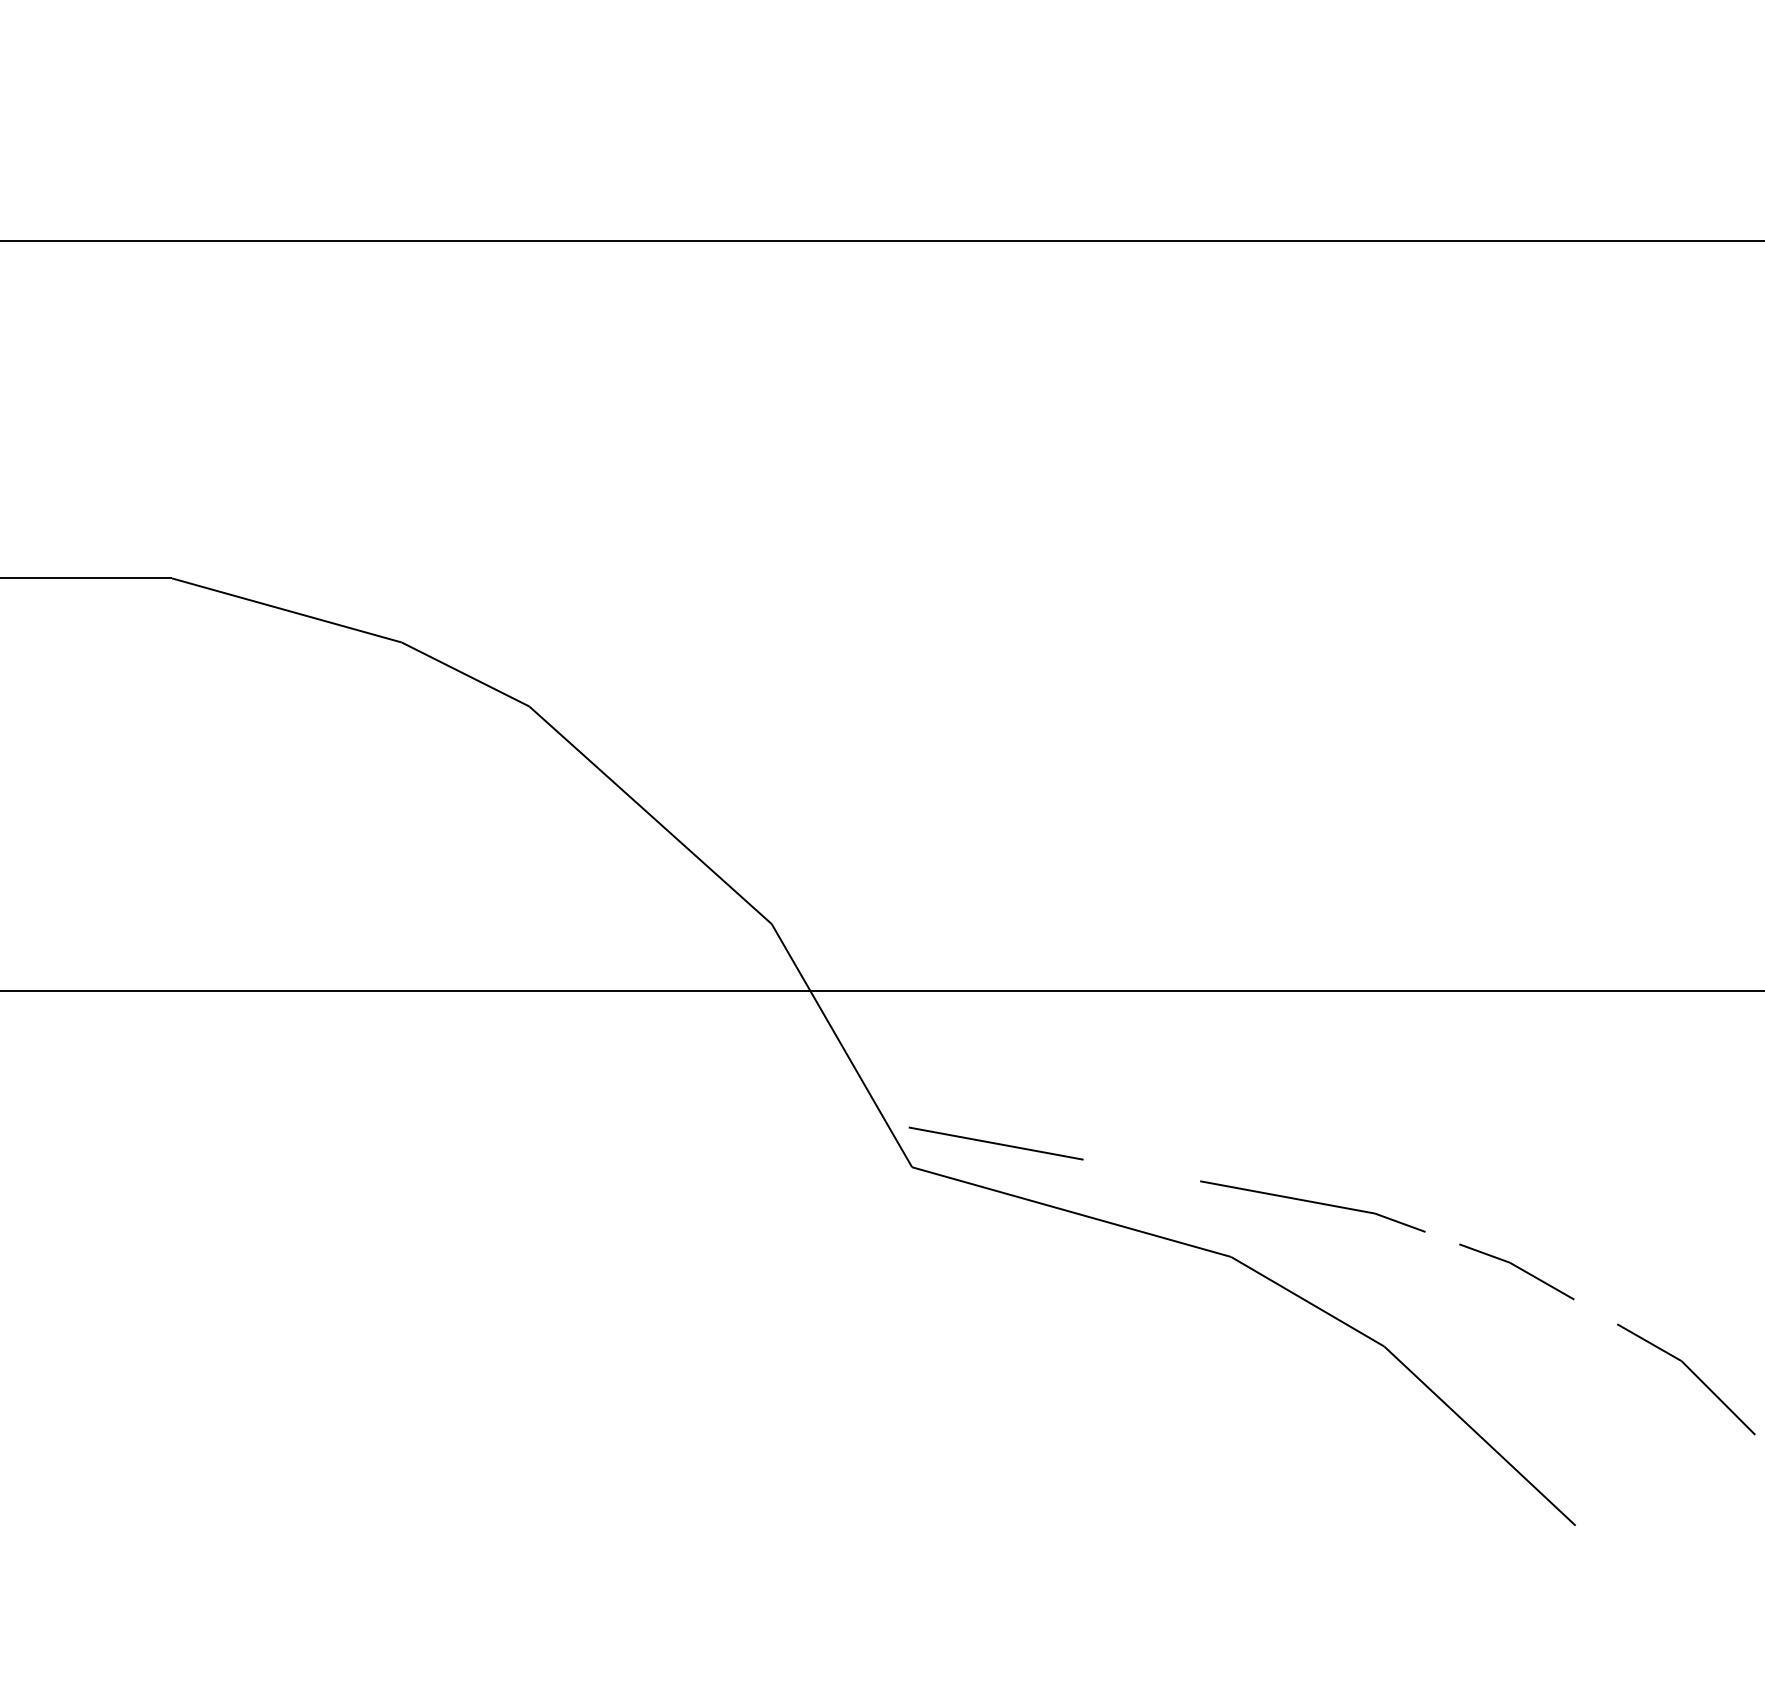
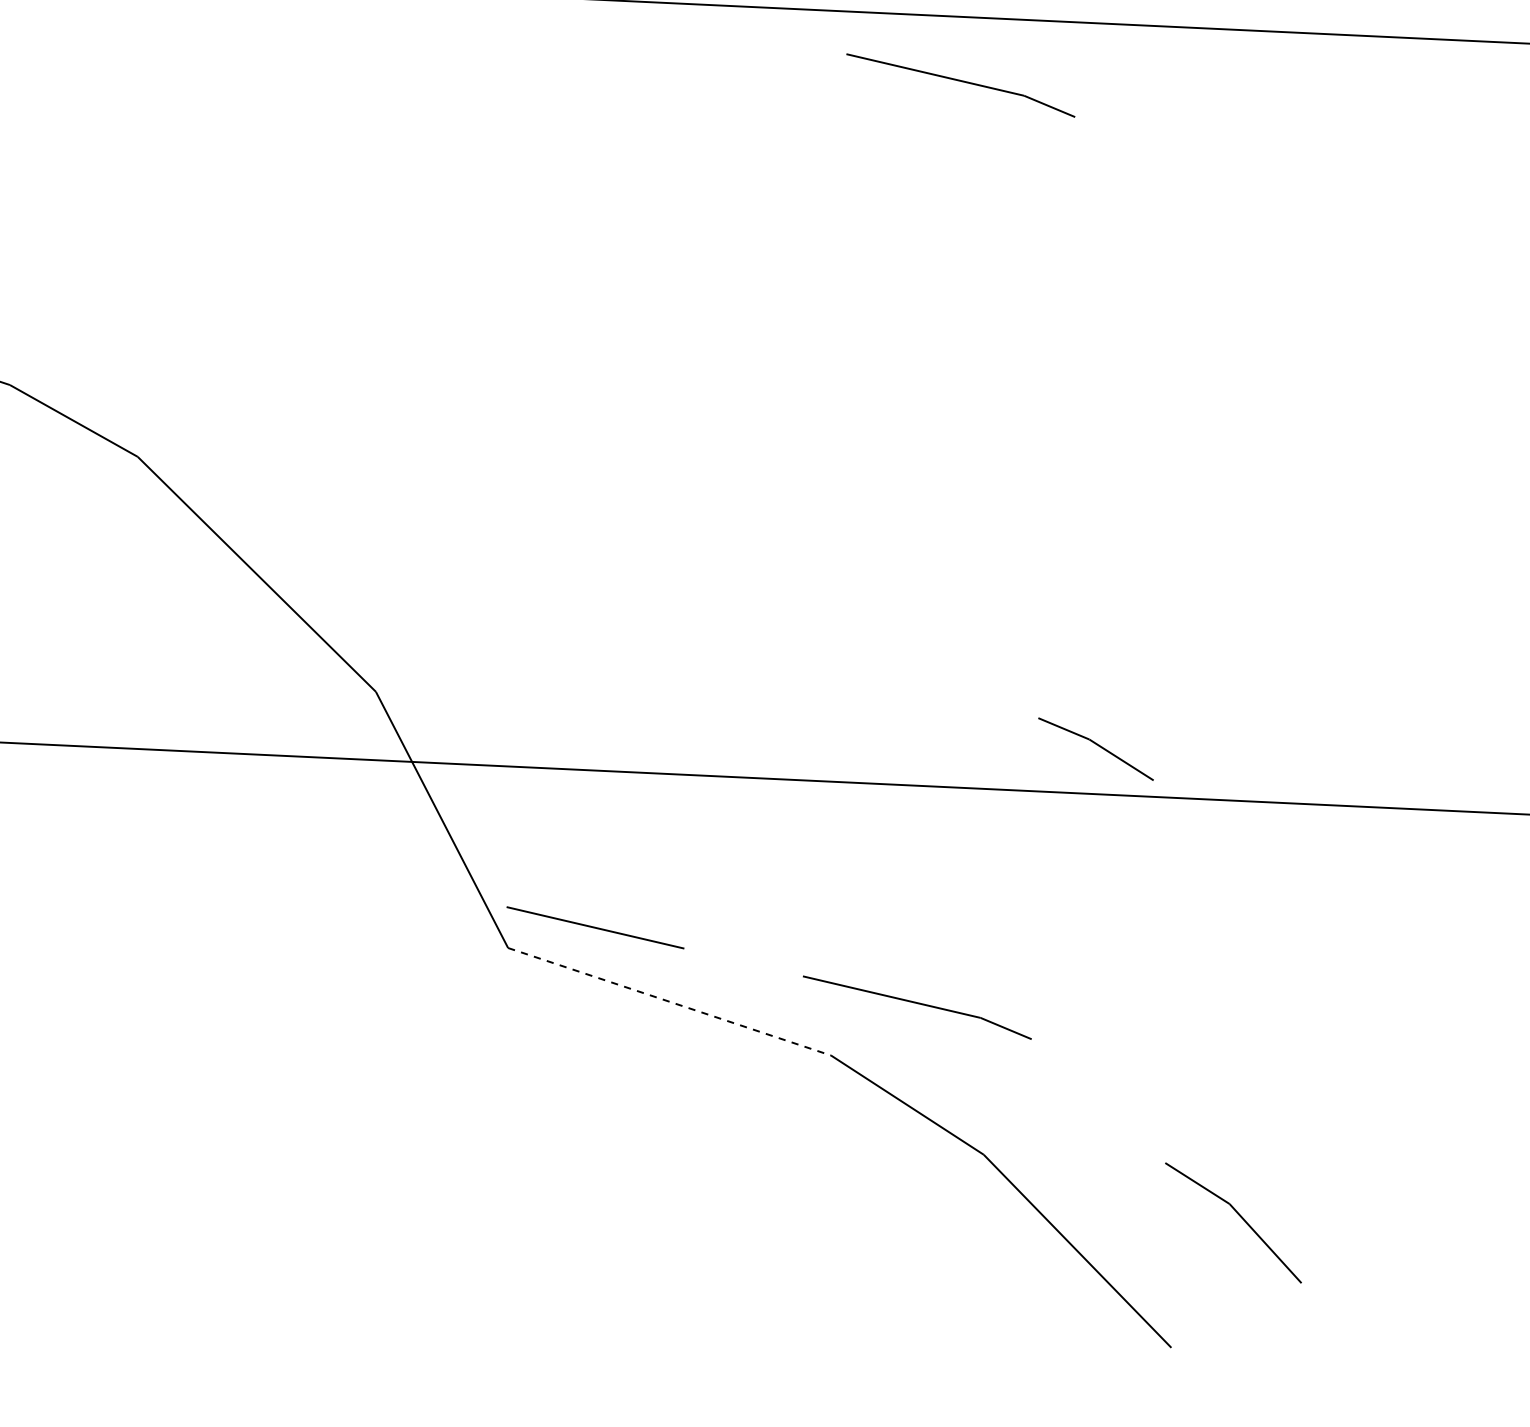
part: (1312, 307) -> (960, 85), added
line: (1071, 1212) -> (669, 1002), solid -> dashed
part: (1516, 1271) -> (1095, 748), moved
part: (1692, 1373) -> (1240, 1217), moved

